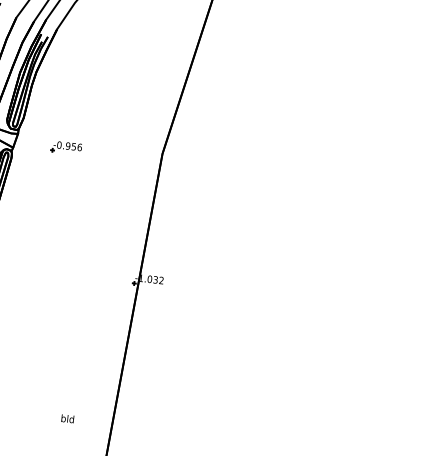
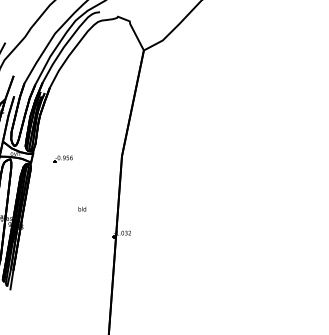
text: (68, 417) -> (82, 208), moved

